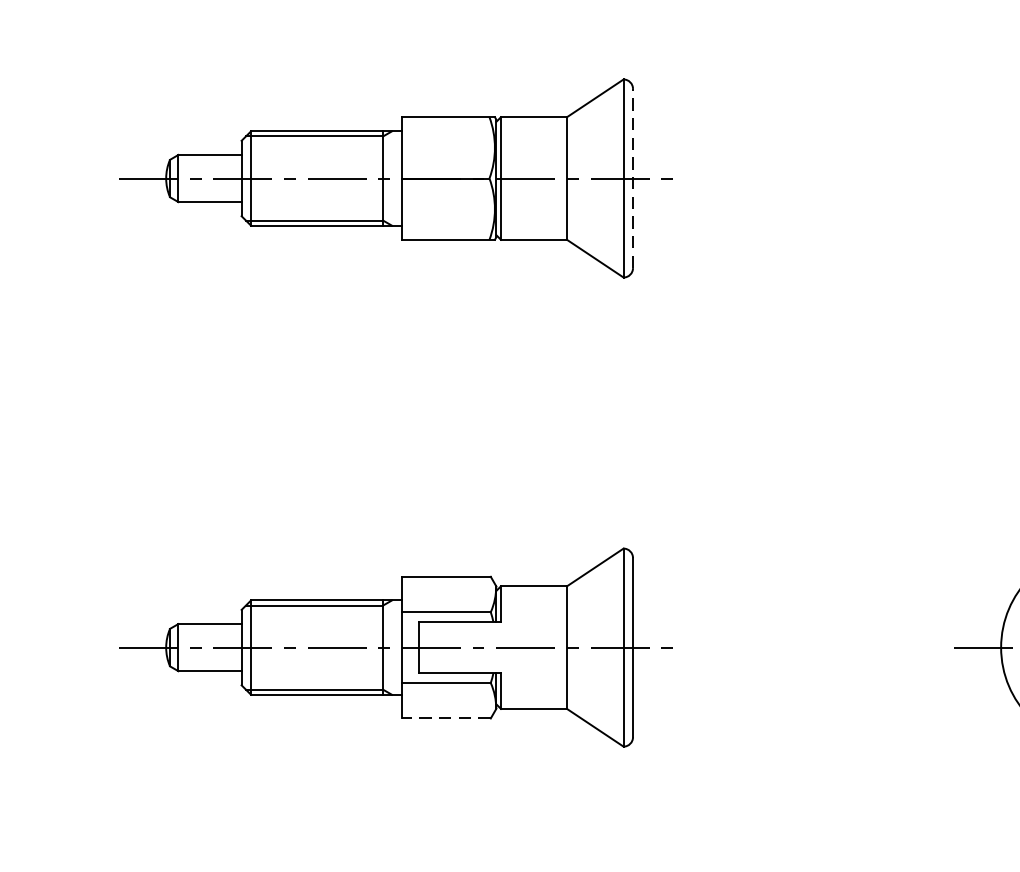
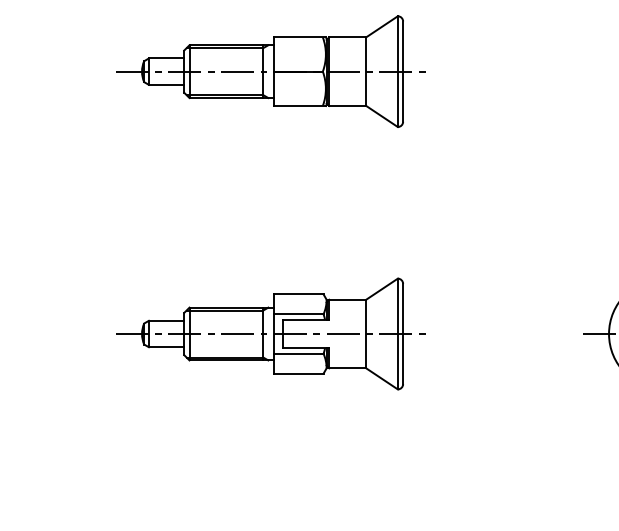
line: (633, 178) -> (403, 71), dashed -> solid
line: (445, 718) -> (298, 373), dashed -> solid

